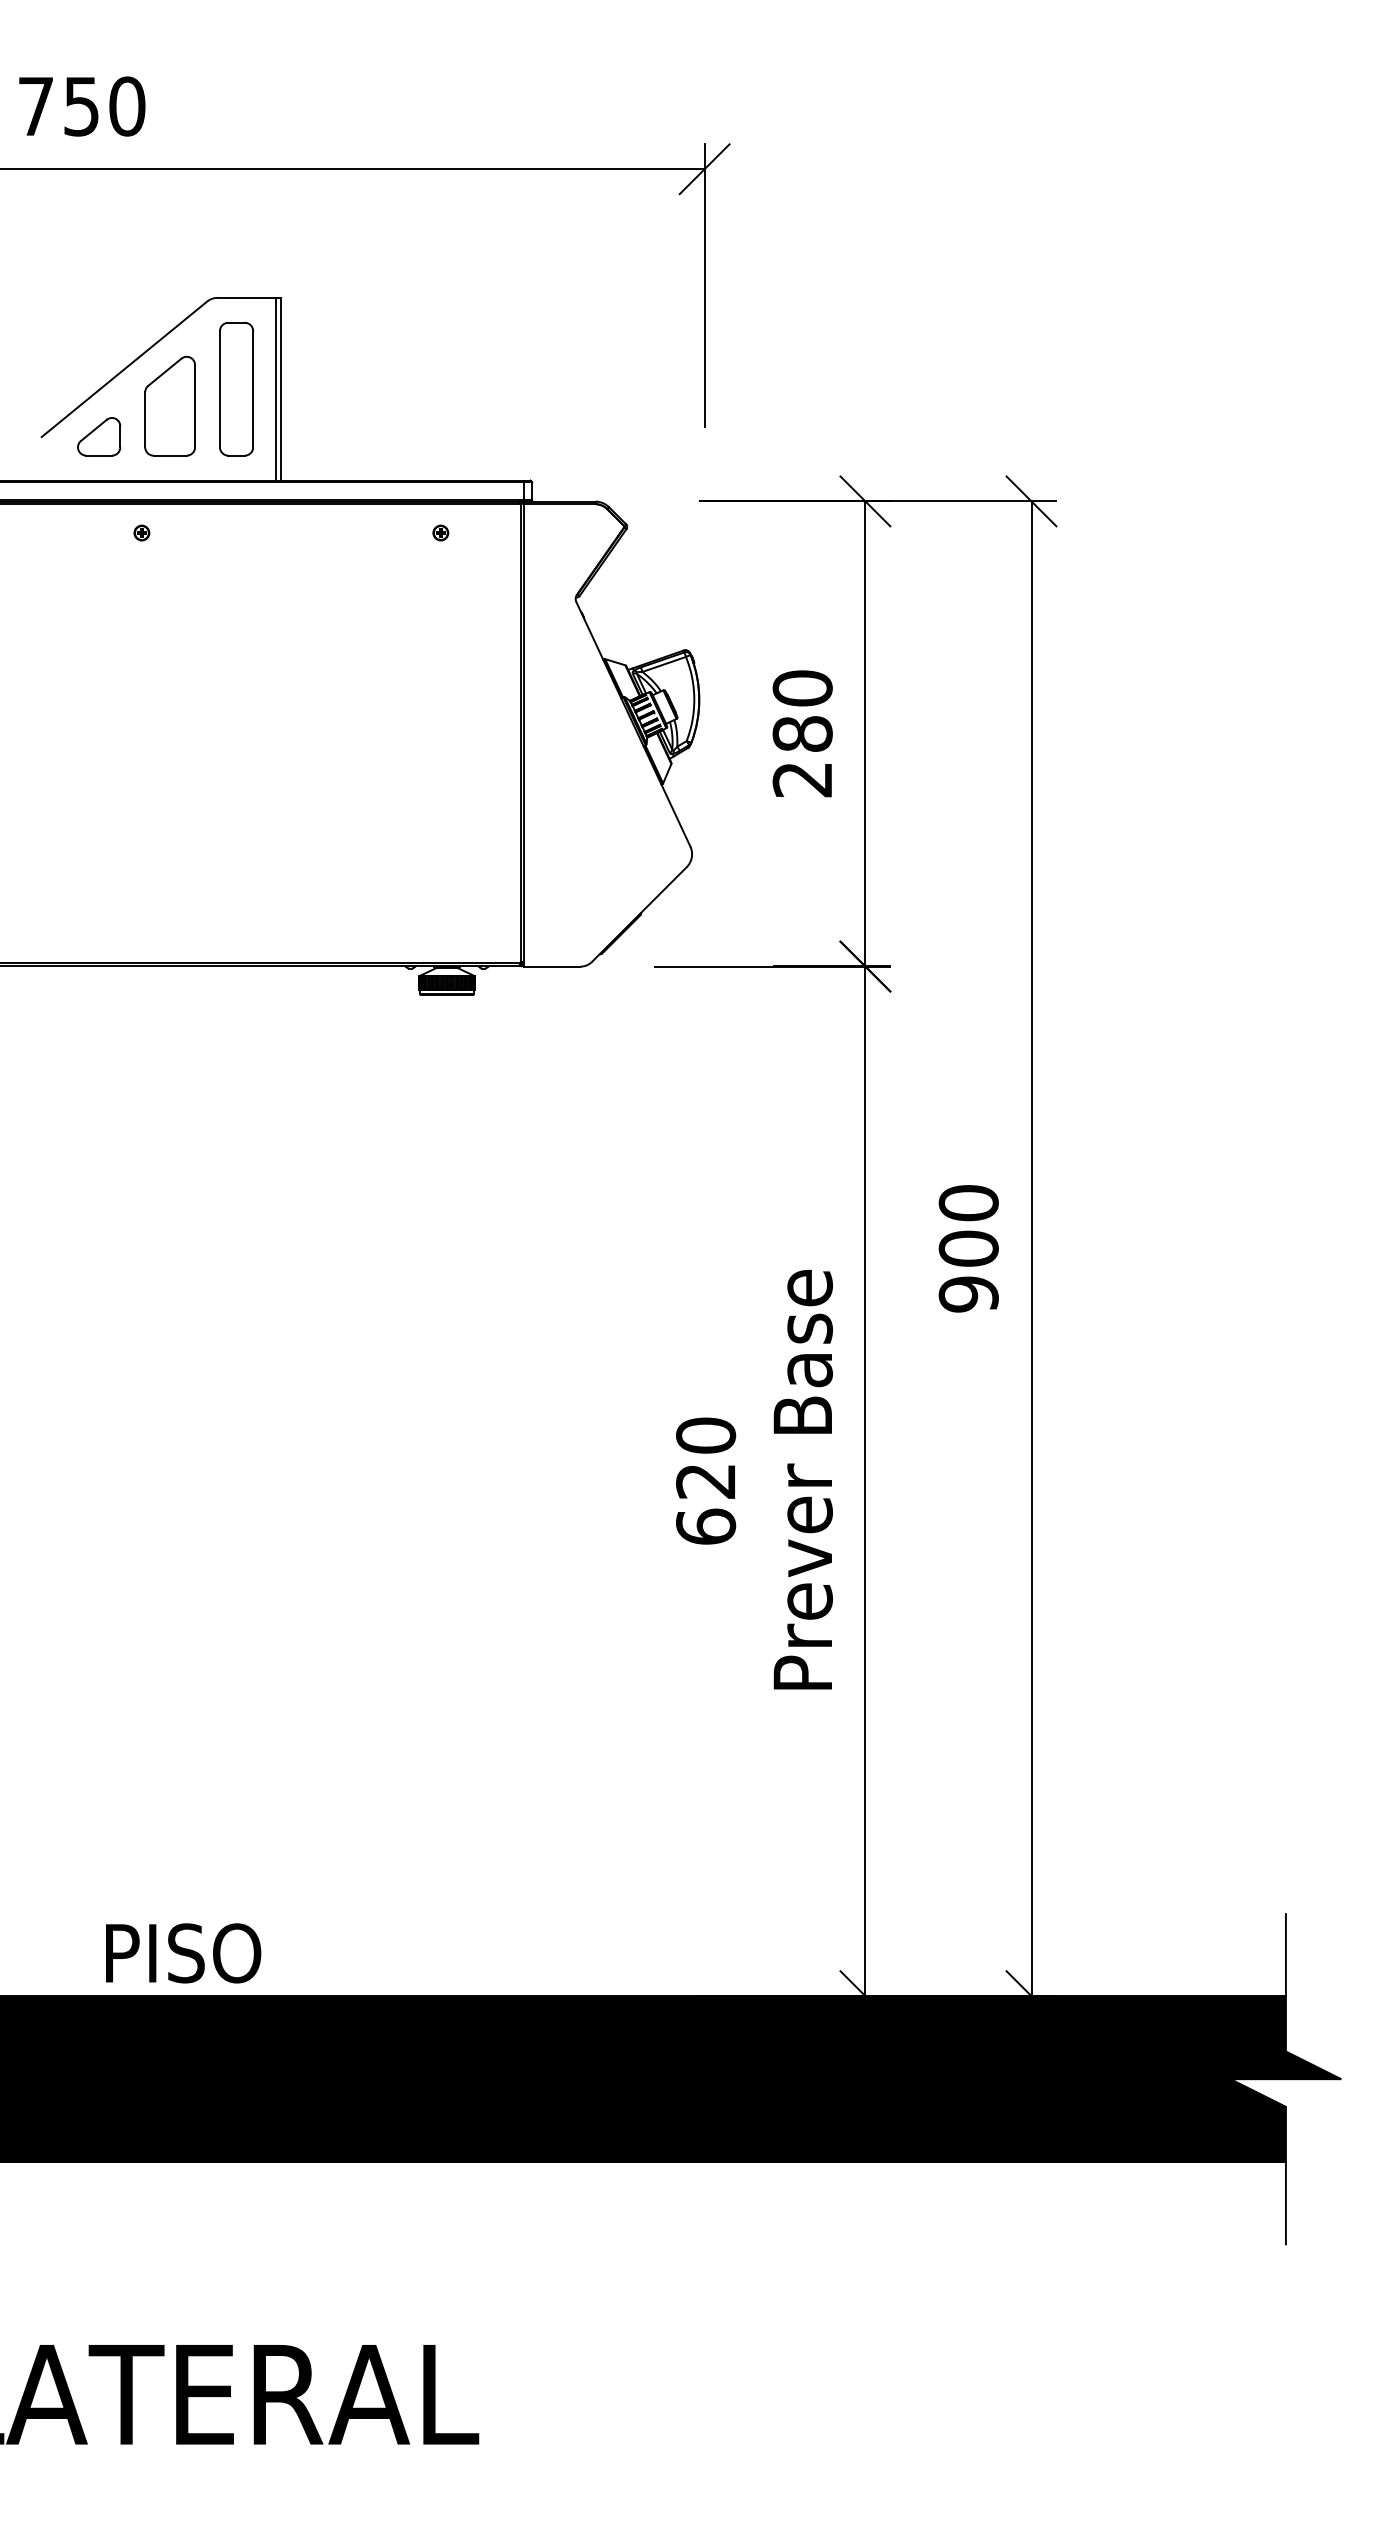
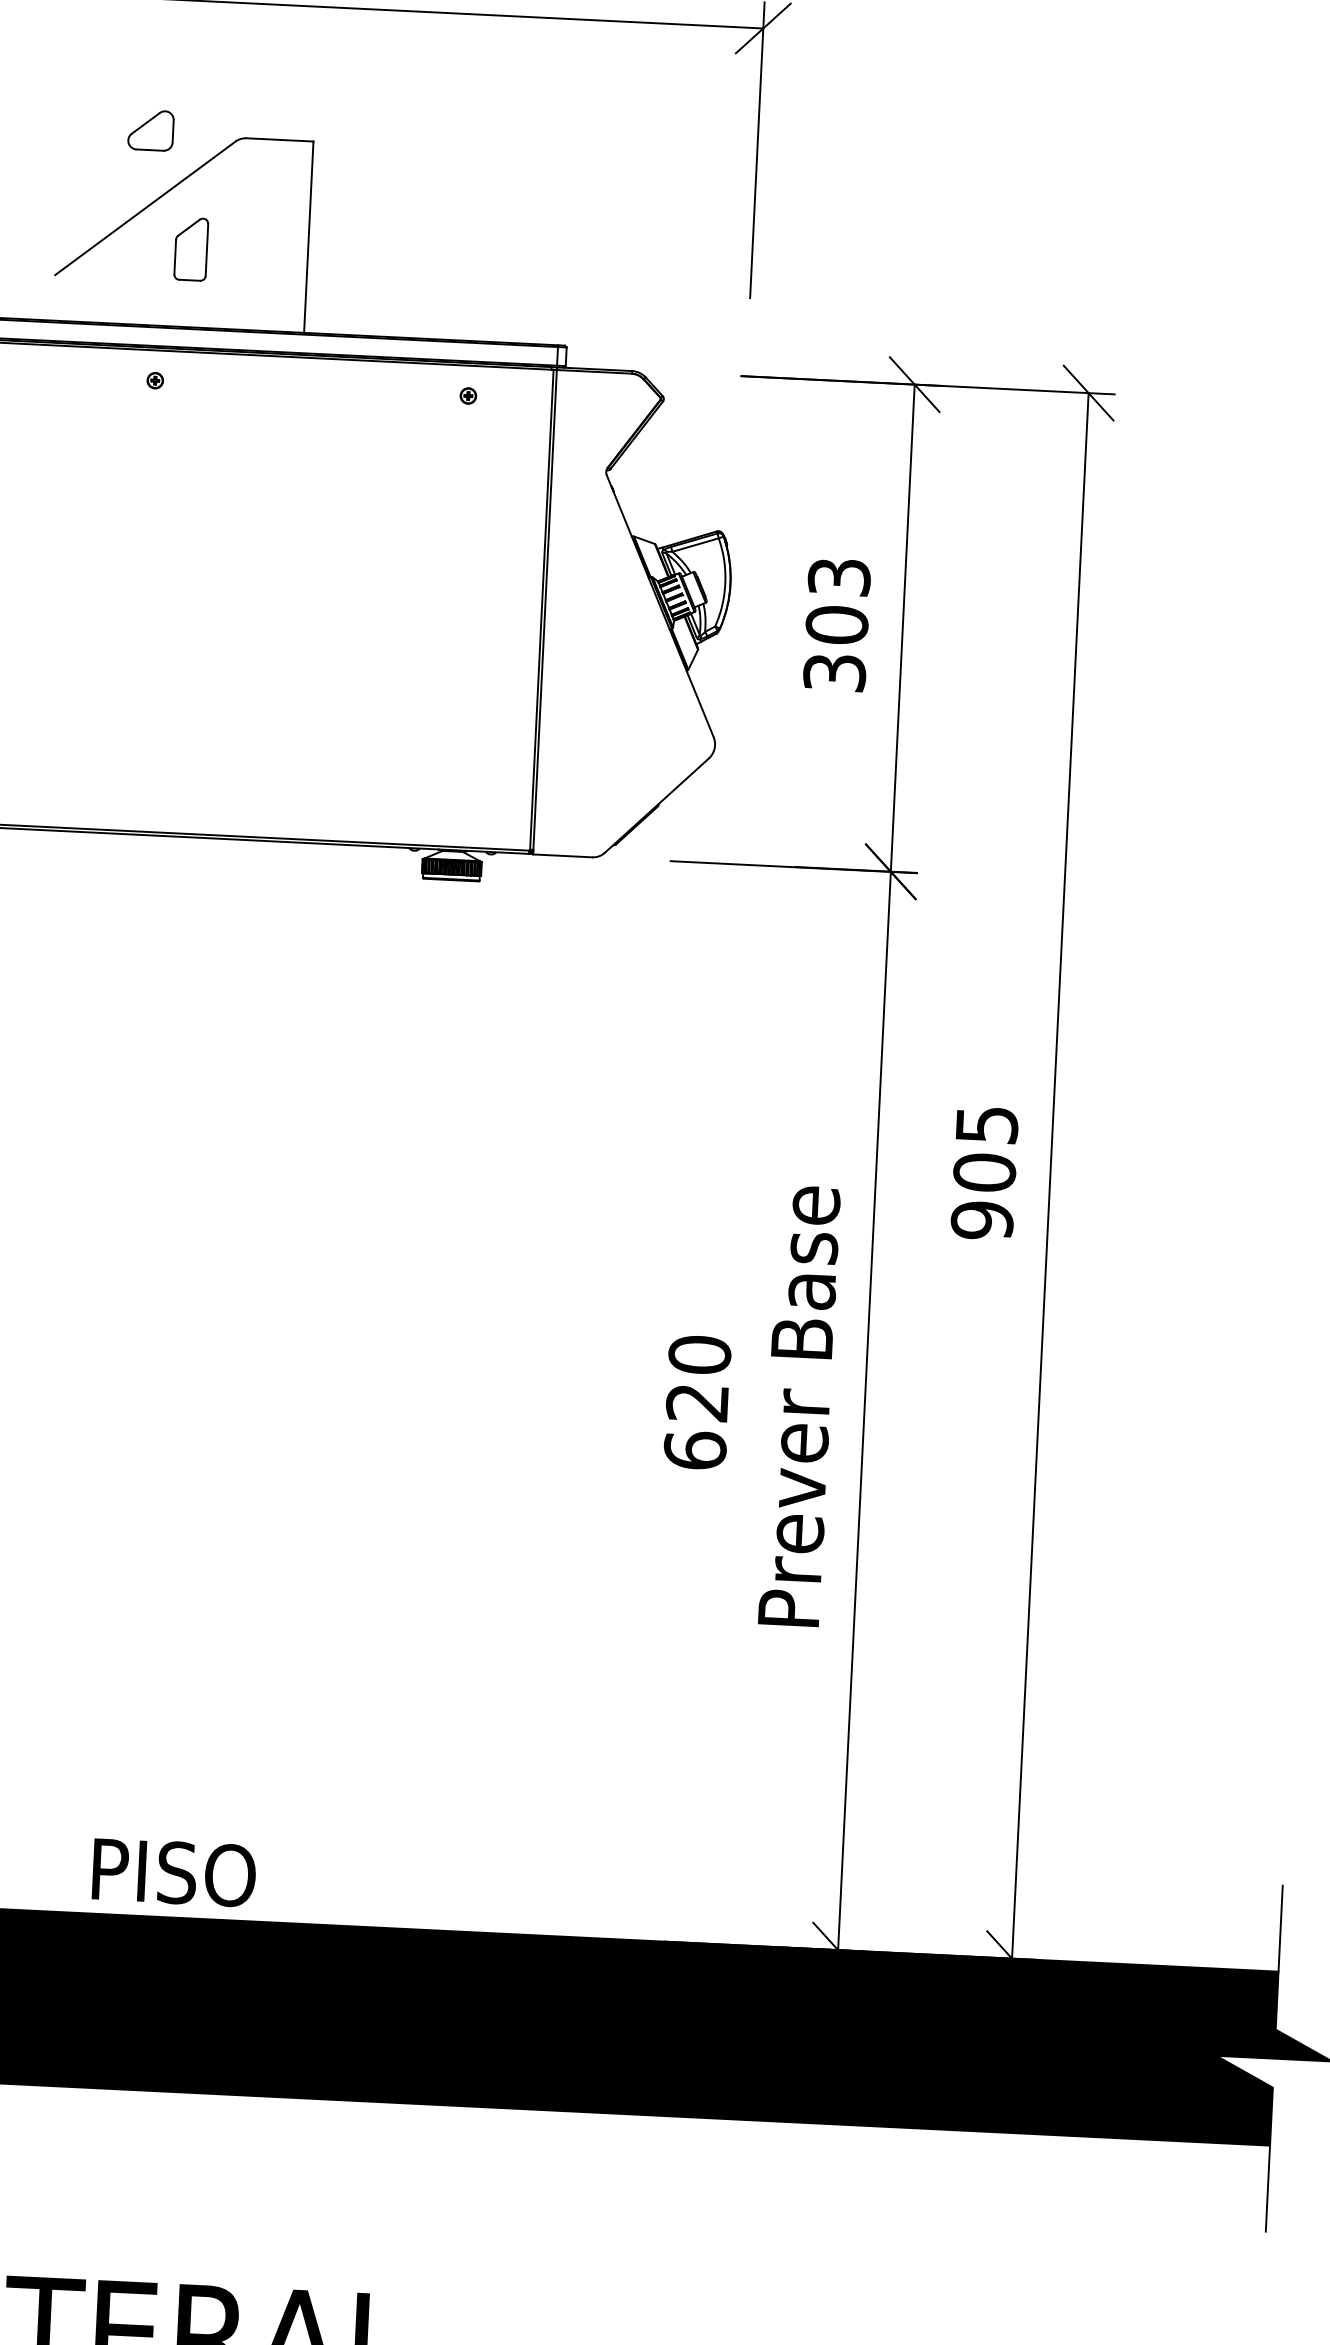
part: (236, 388) -> (261, 234), removed
line: (276, 388) -> (303, 236), removed
part: (169, 405) -> (190, 248), size x0.6
part: (99, 436) -> (151, 130), moved
text: (802, 733) -> (836, 624), 280 -> 303
text: (968, 1203) -> (986, 1125), 900 -> 905
text: (183, 1953) -> (174, 1872), moved

